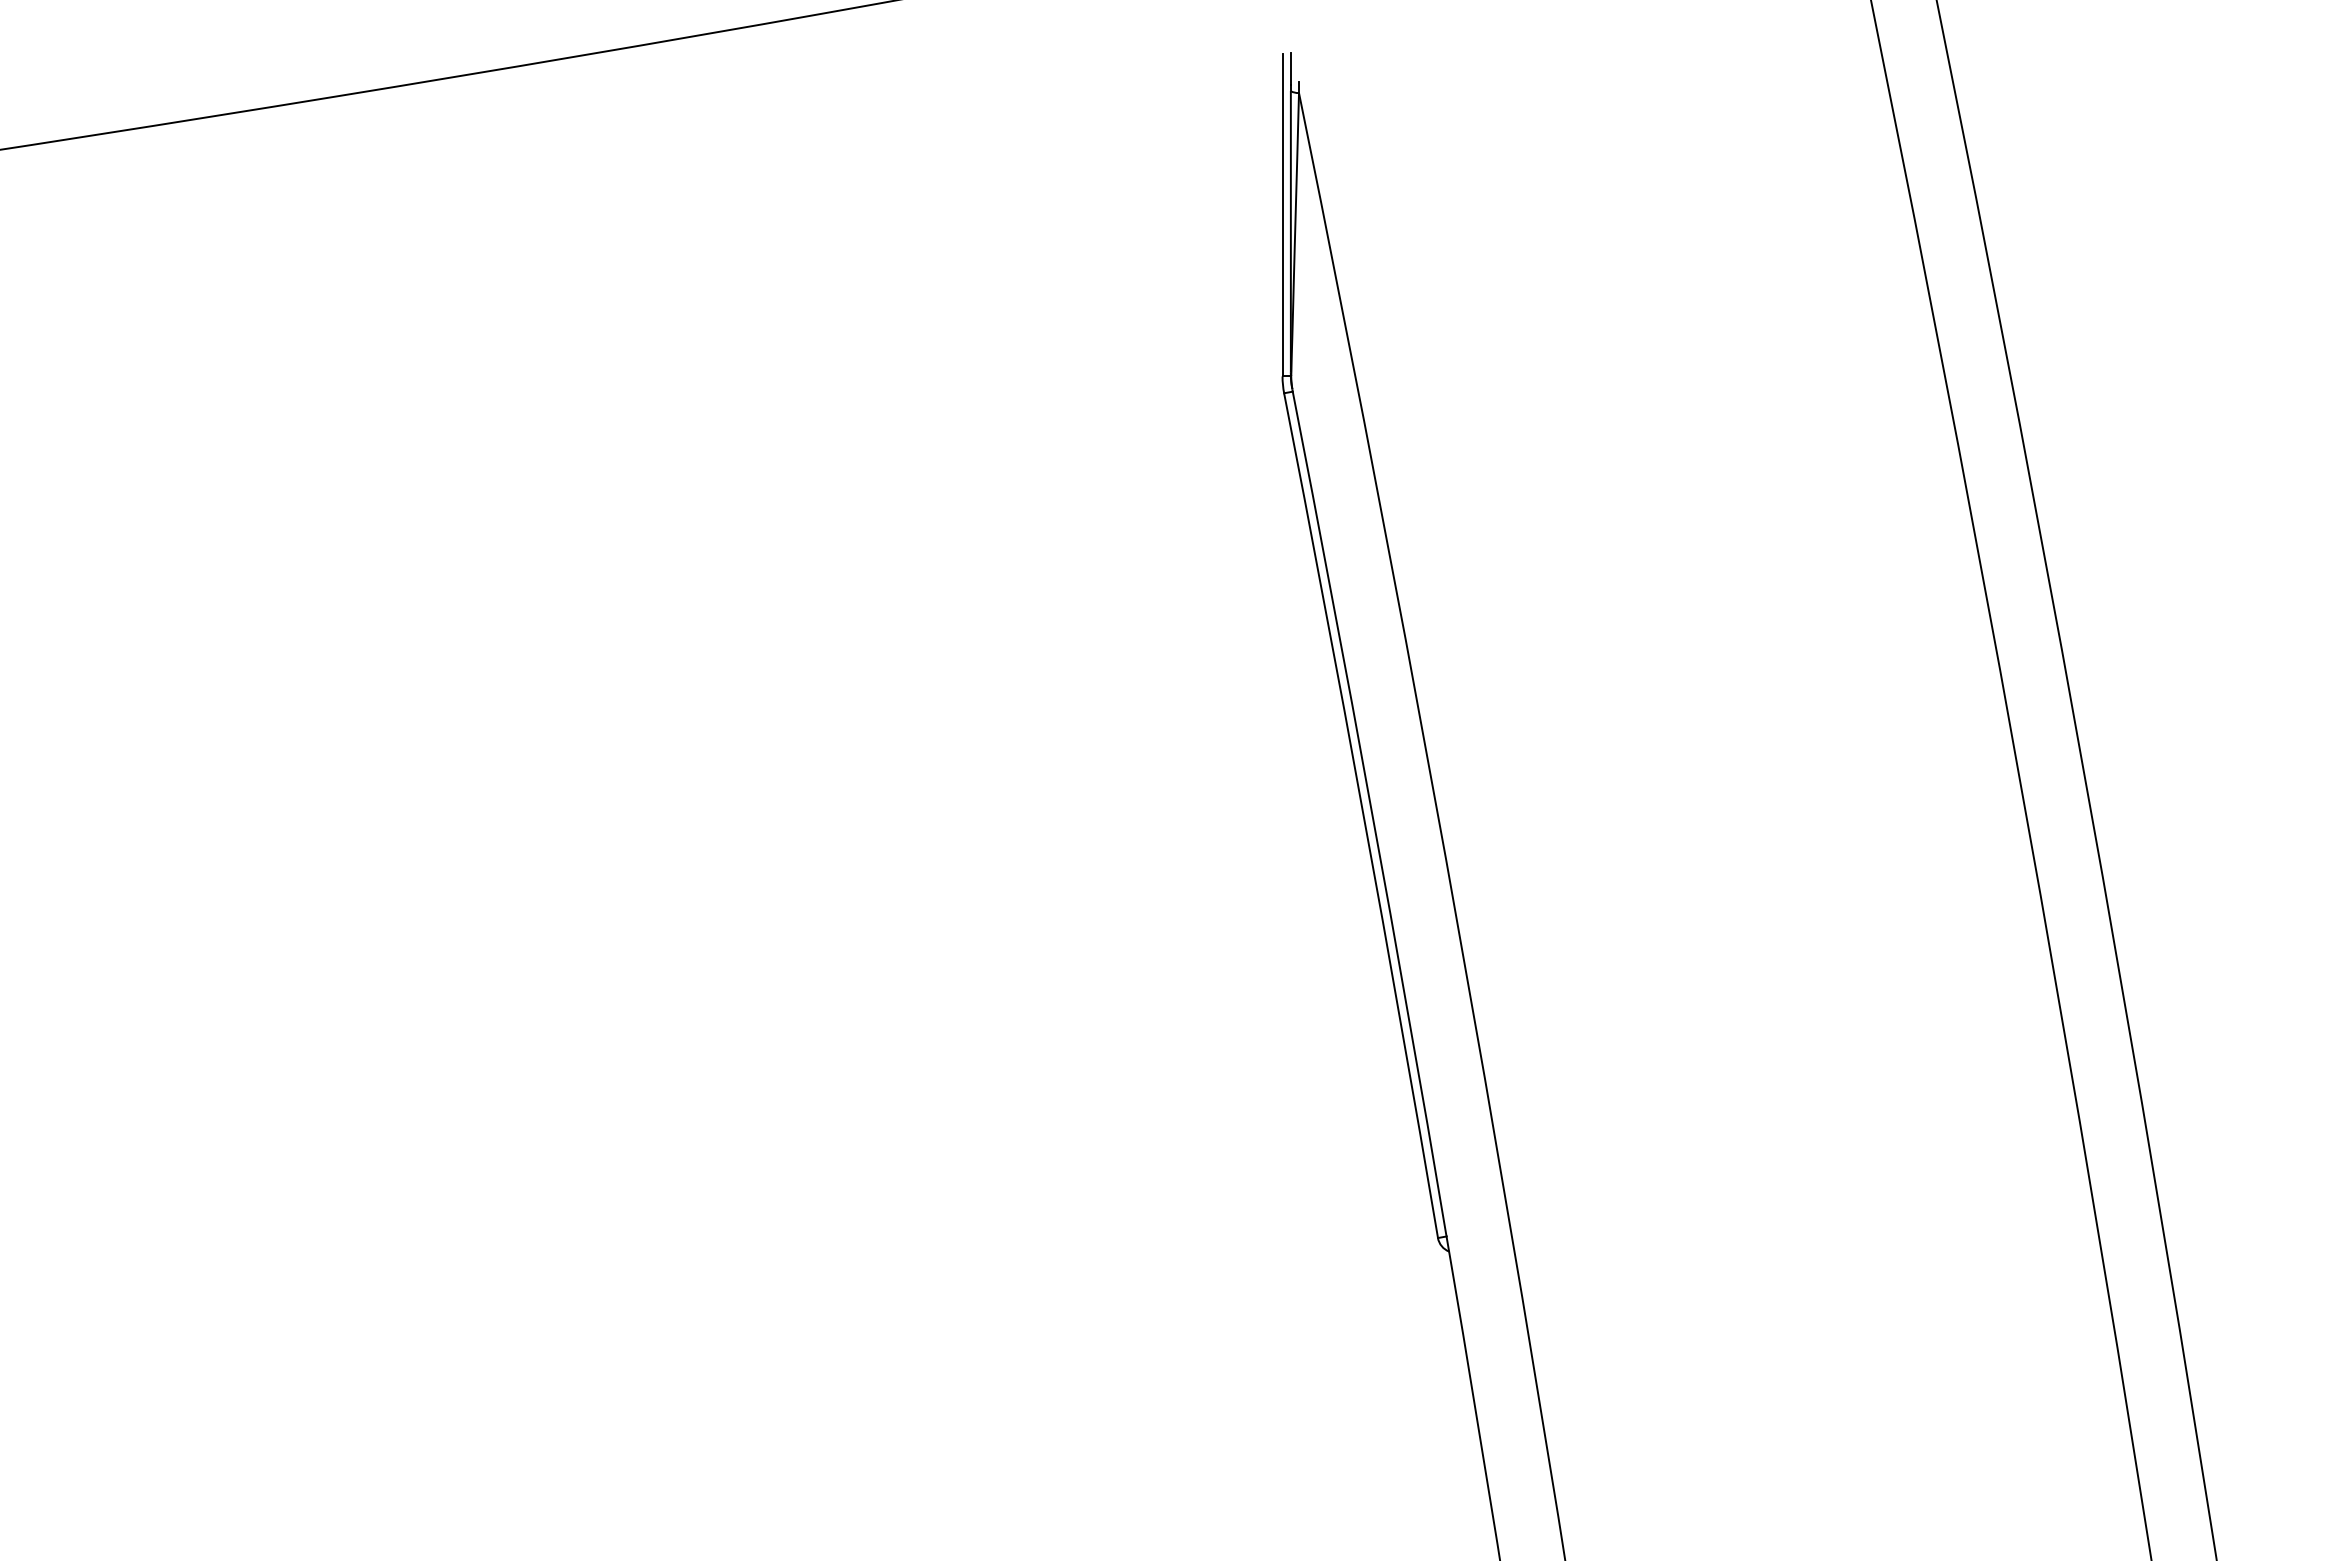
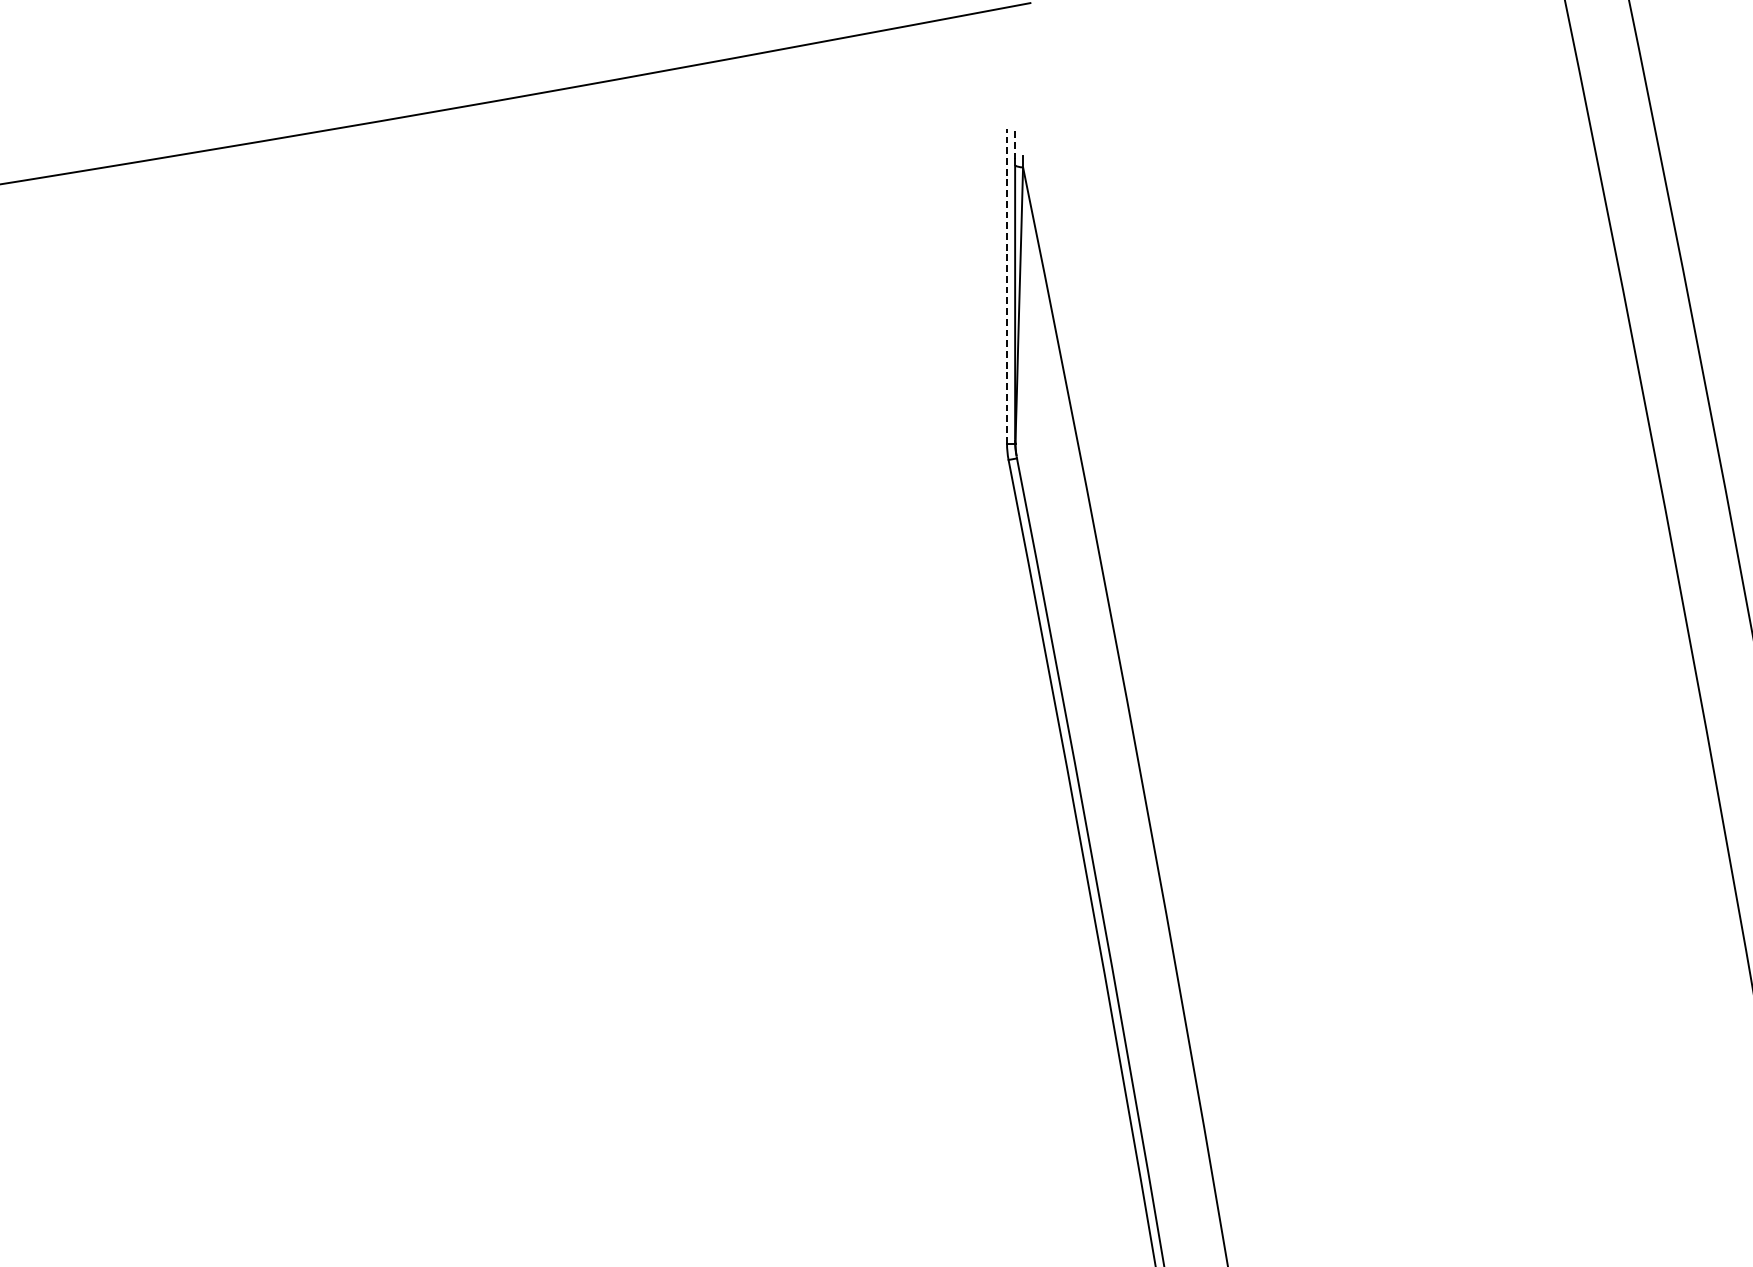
line: (1290, 69) -> (1014, 144), solid -> dashed
line: (1282, 214) -> (1006, 285), solid -> dashed

